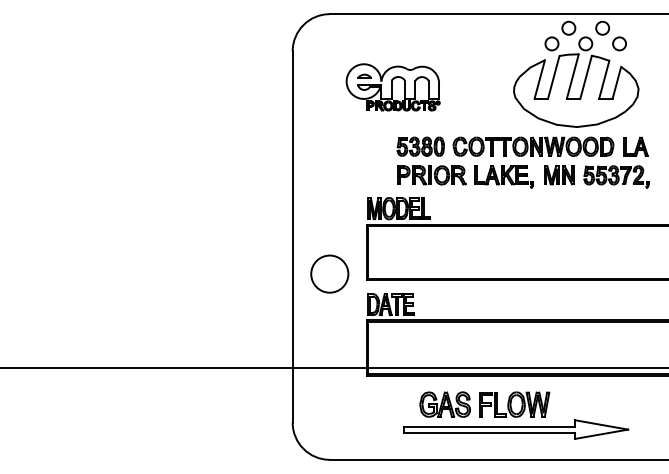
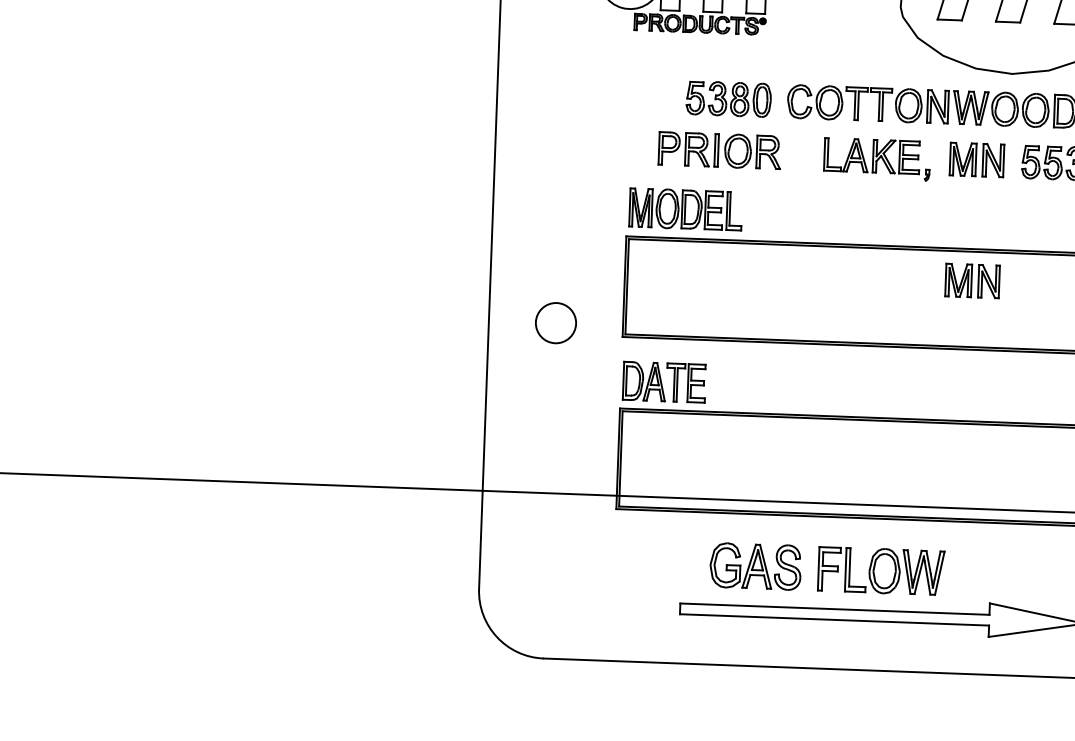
part: (431, 175) -> (719, 150), moved
part: (559, 242) -> (972, 281), added
circle: (329, 273) -> (555, 321), size x0.6

